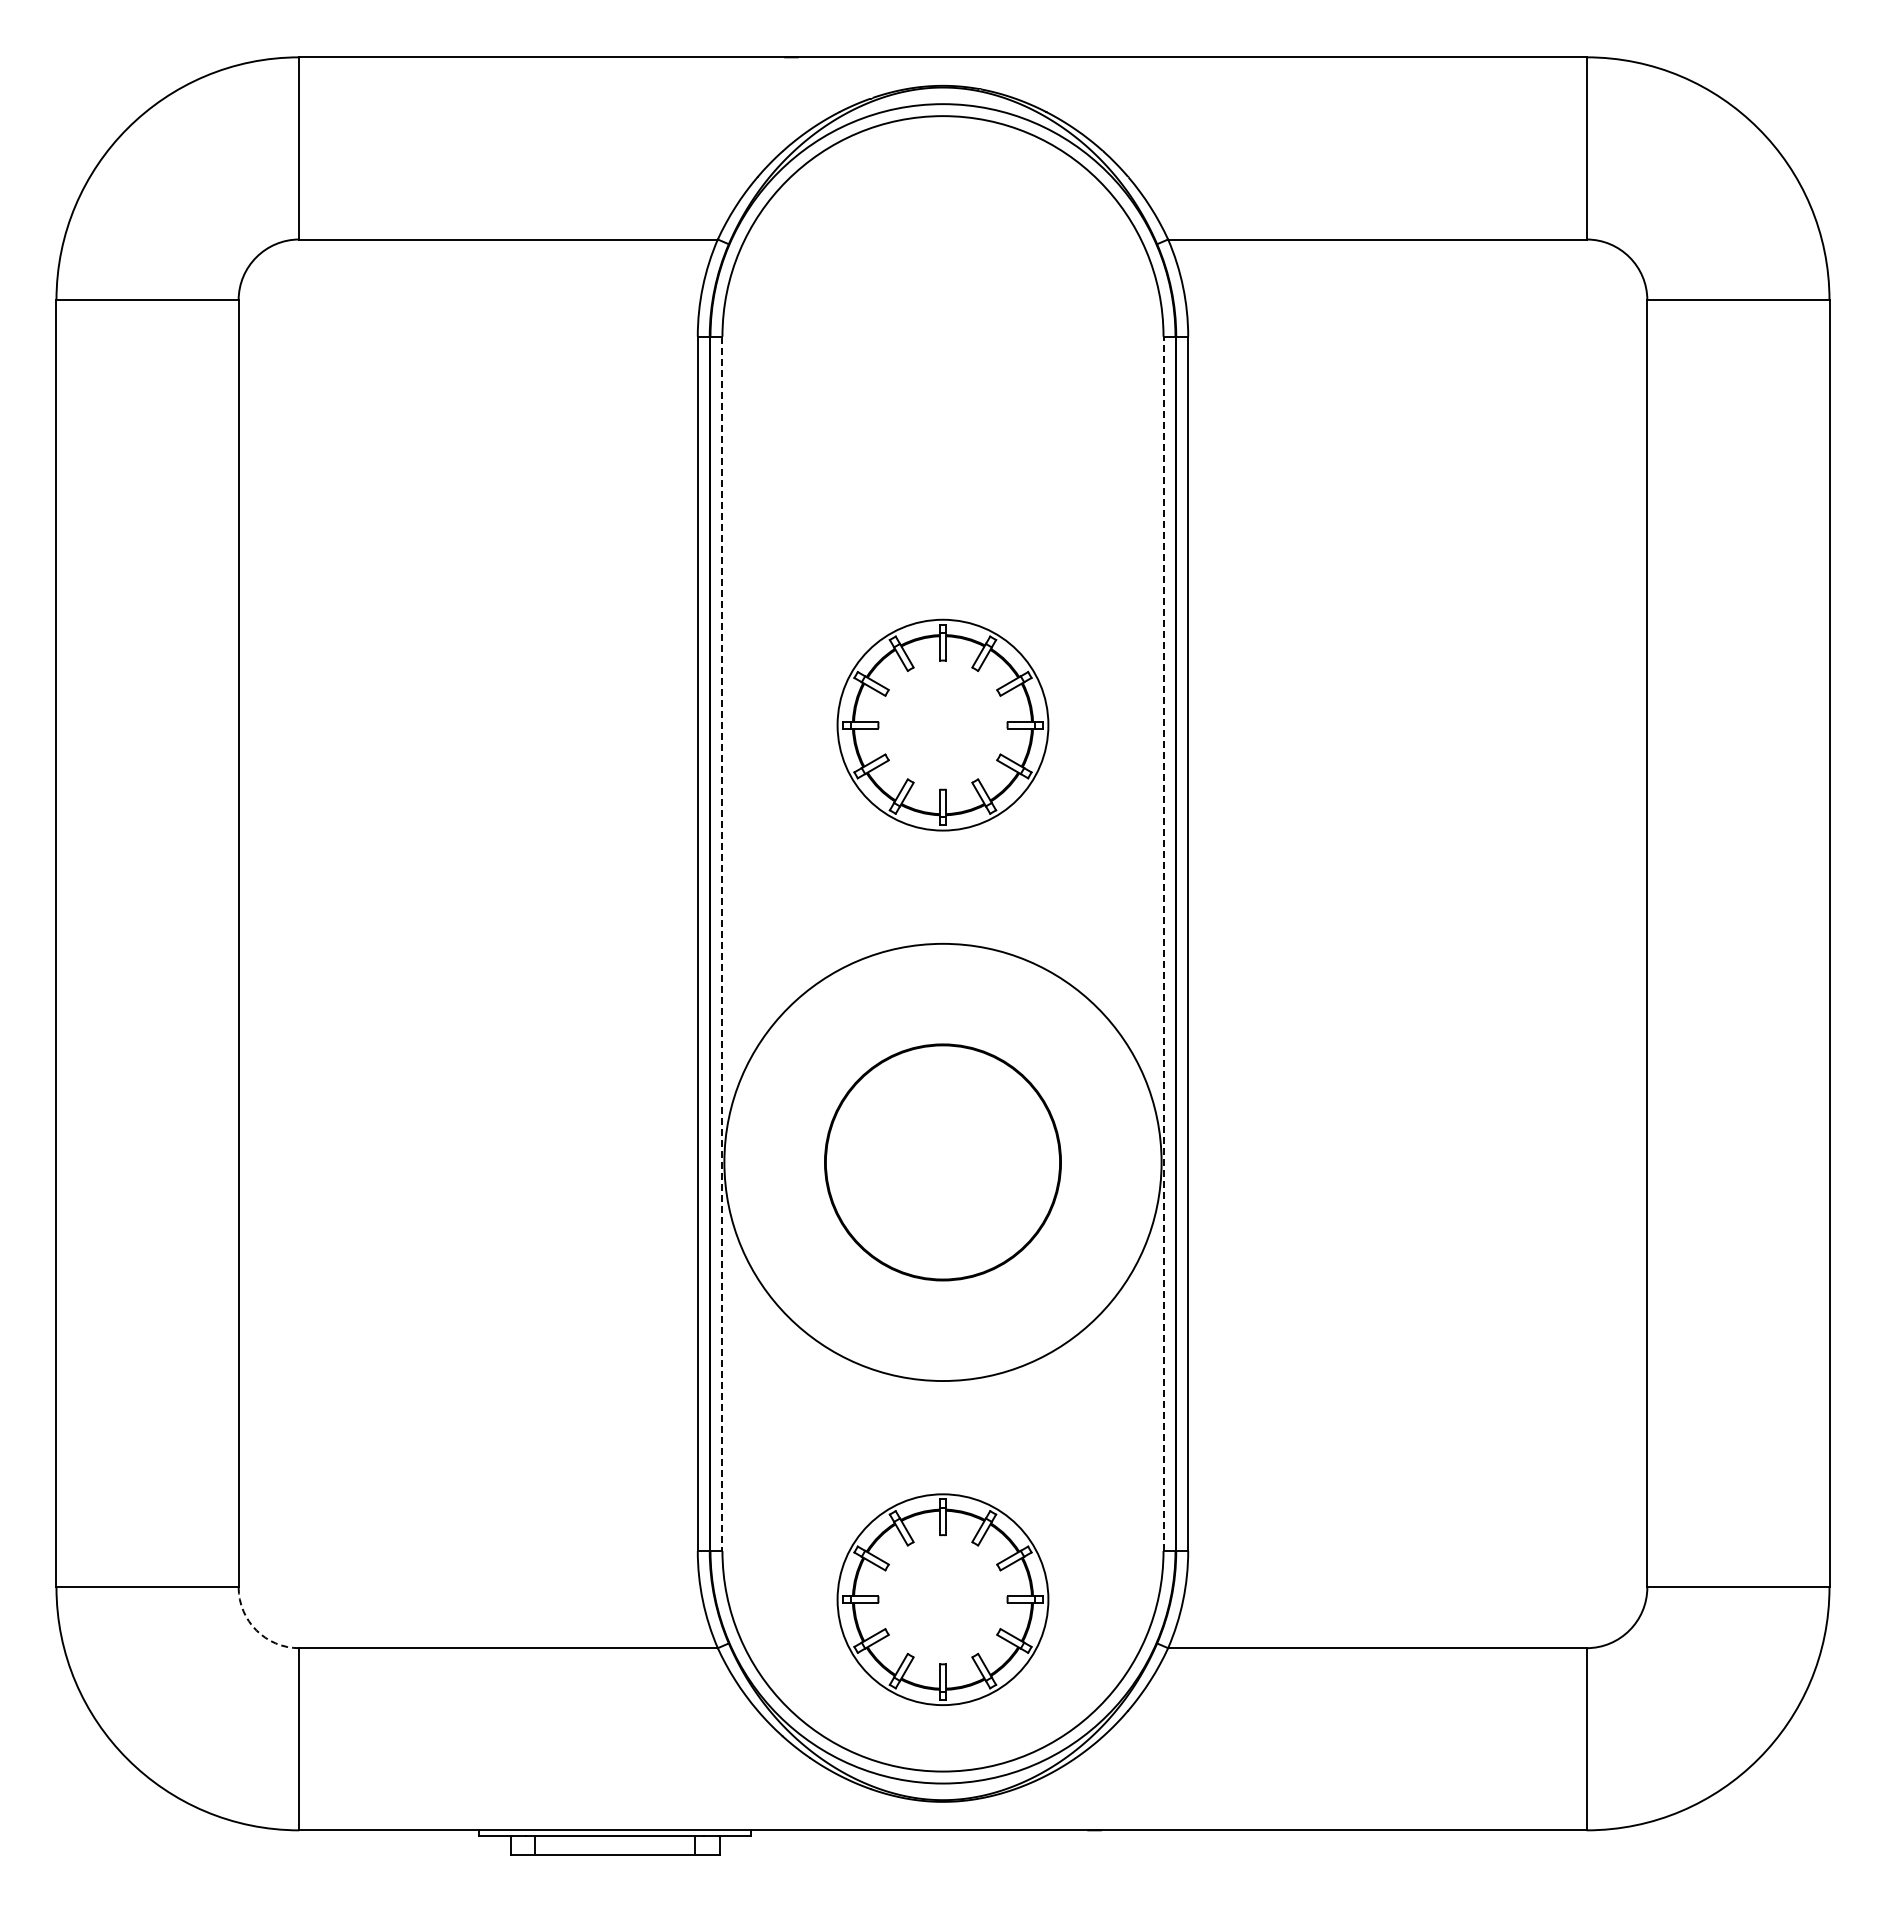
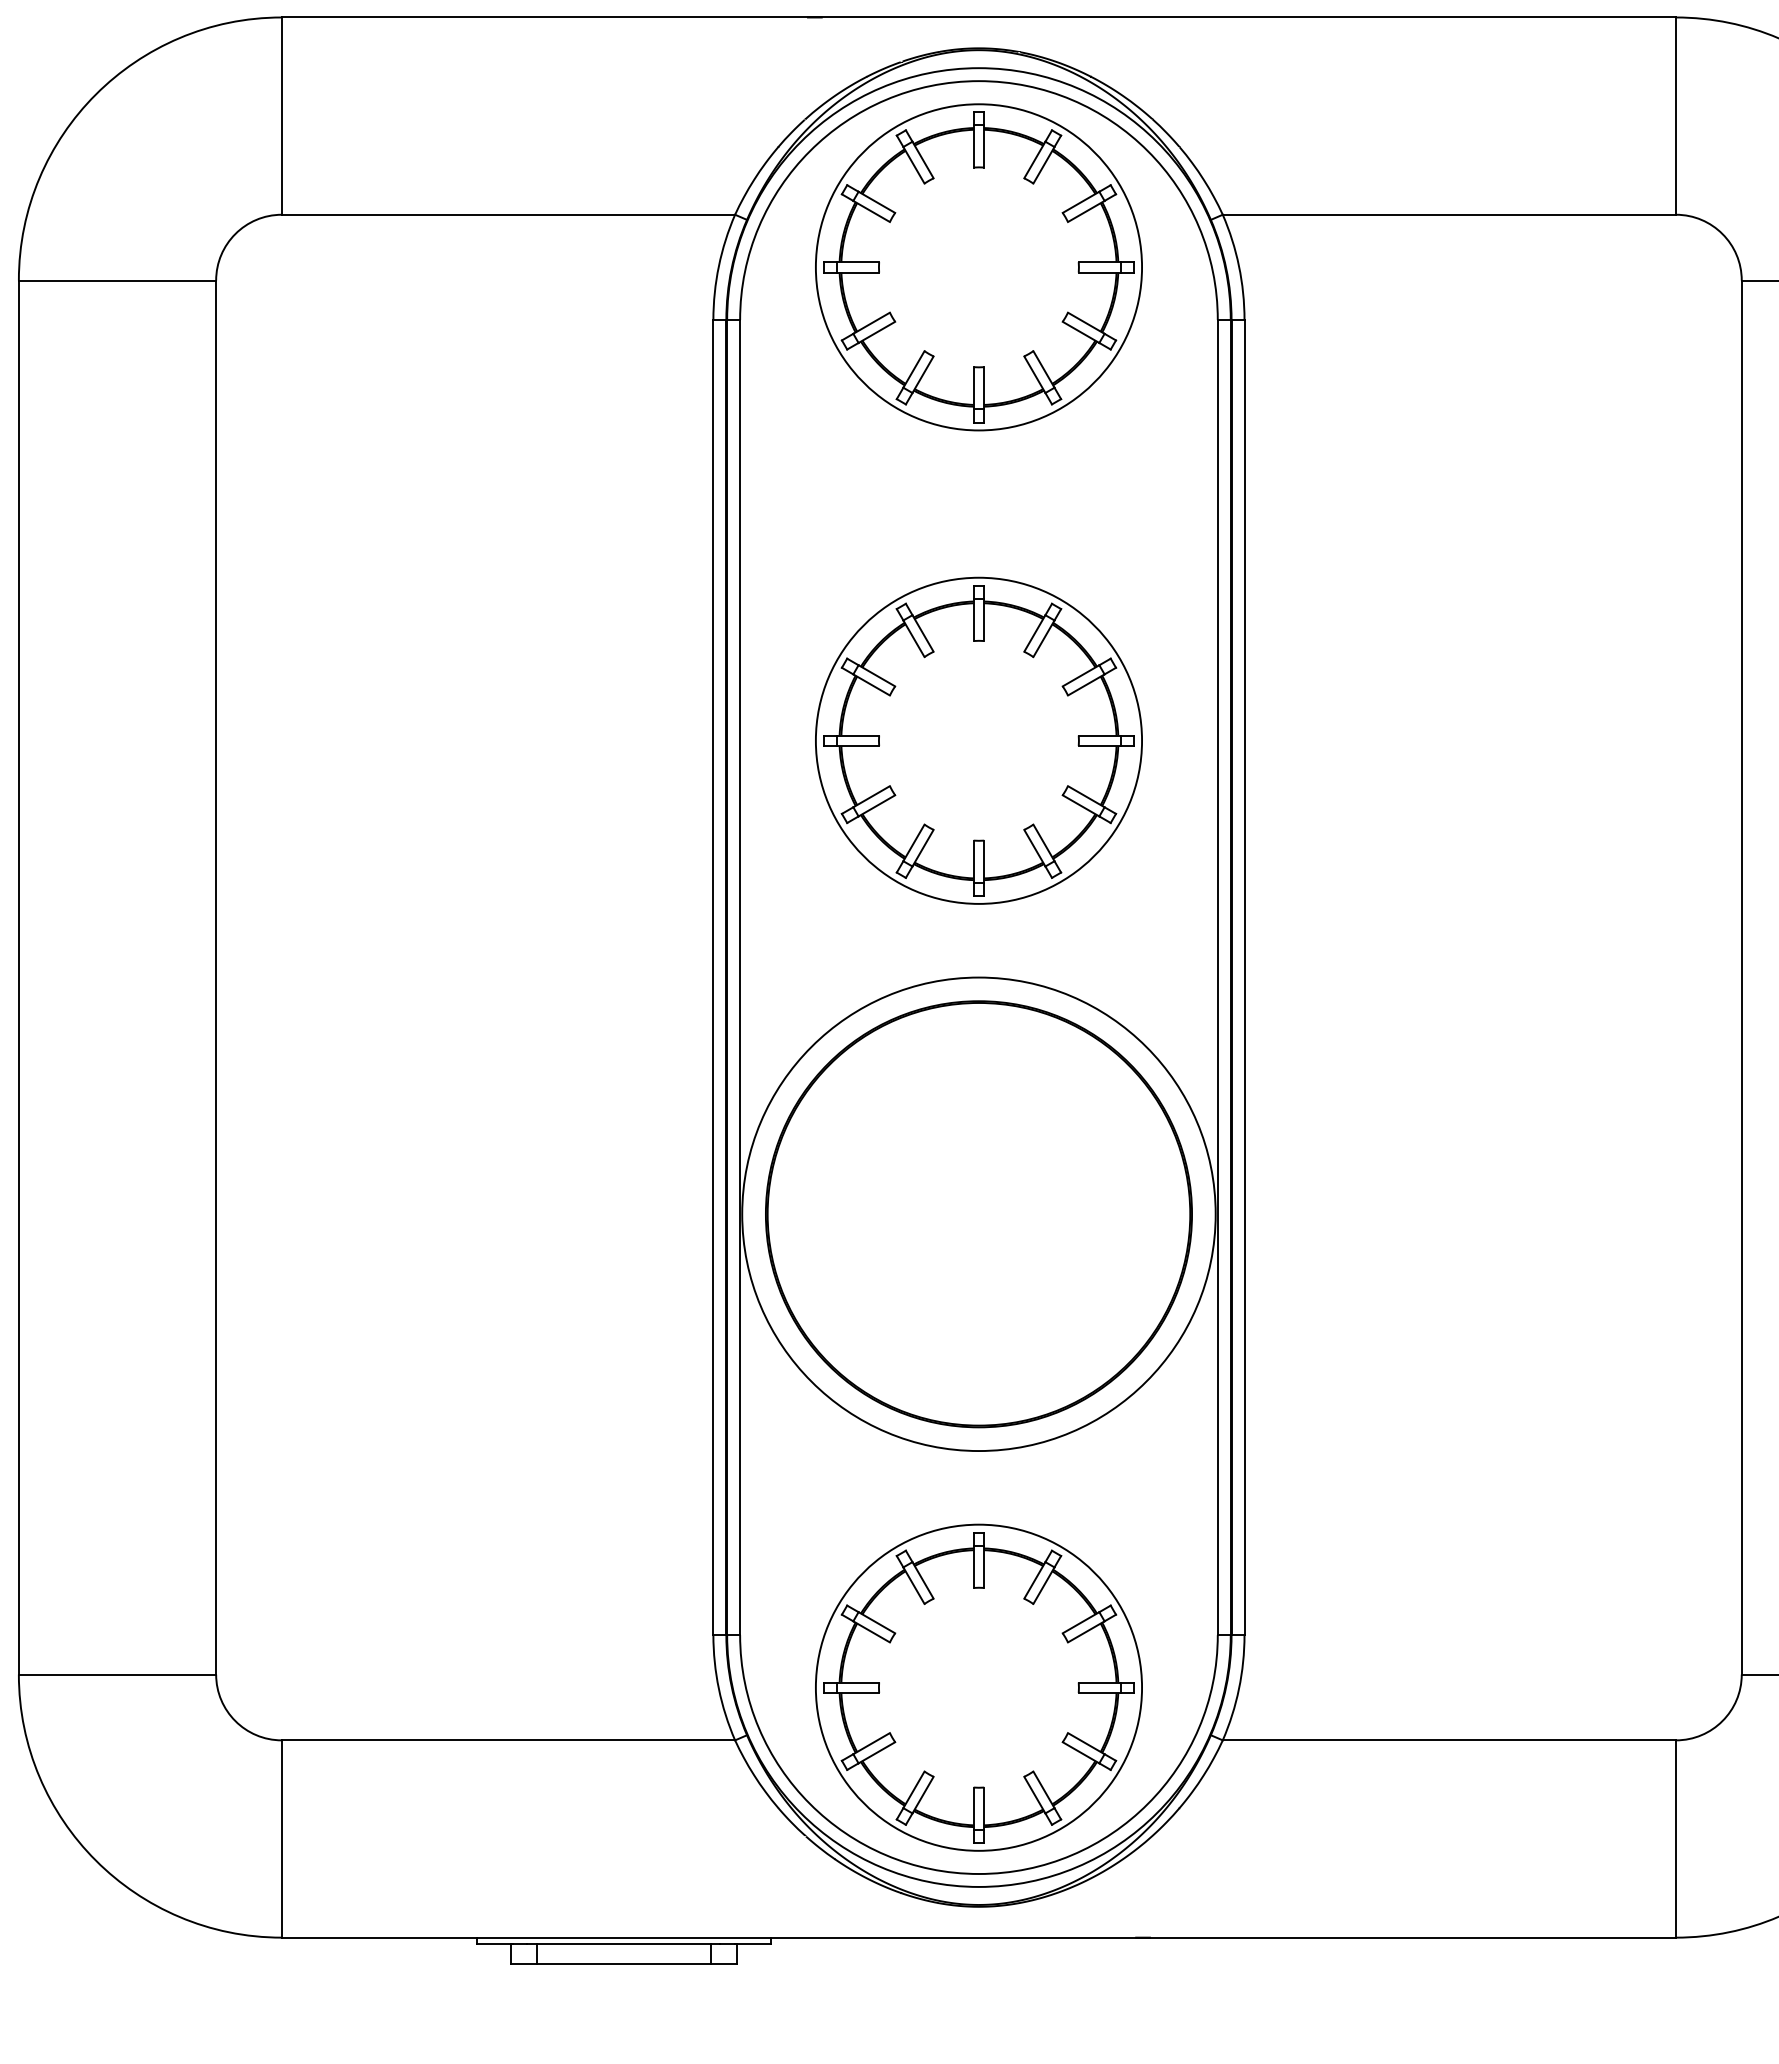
part: (942, 287) -> (978, 266), added
part: (942, 724) -> (978, 740), size x1.43
line: (1163, 943) -> (1217, 977), dashed -> solid
line: (722, 944) -> (740, 978), dashed -> solid
part: (942, 1162) -> (978, 1214), size x1.67
part: (942, 1599) -> (978, 1687), size x1.43
arc: (256, 1630) -> (235, 1721), dashed -> solid

